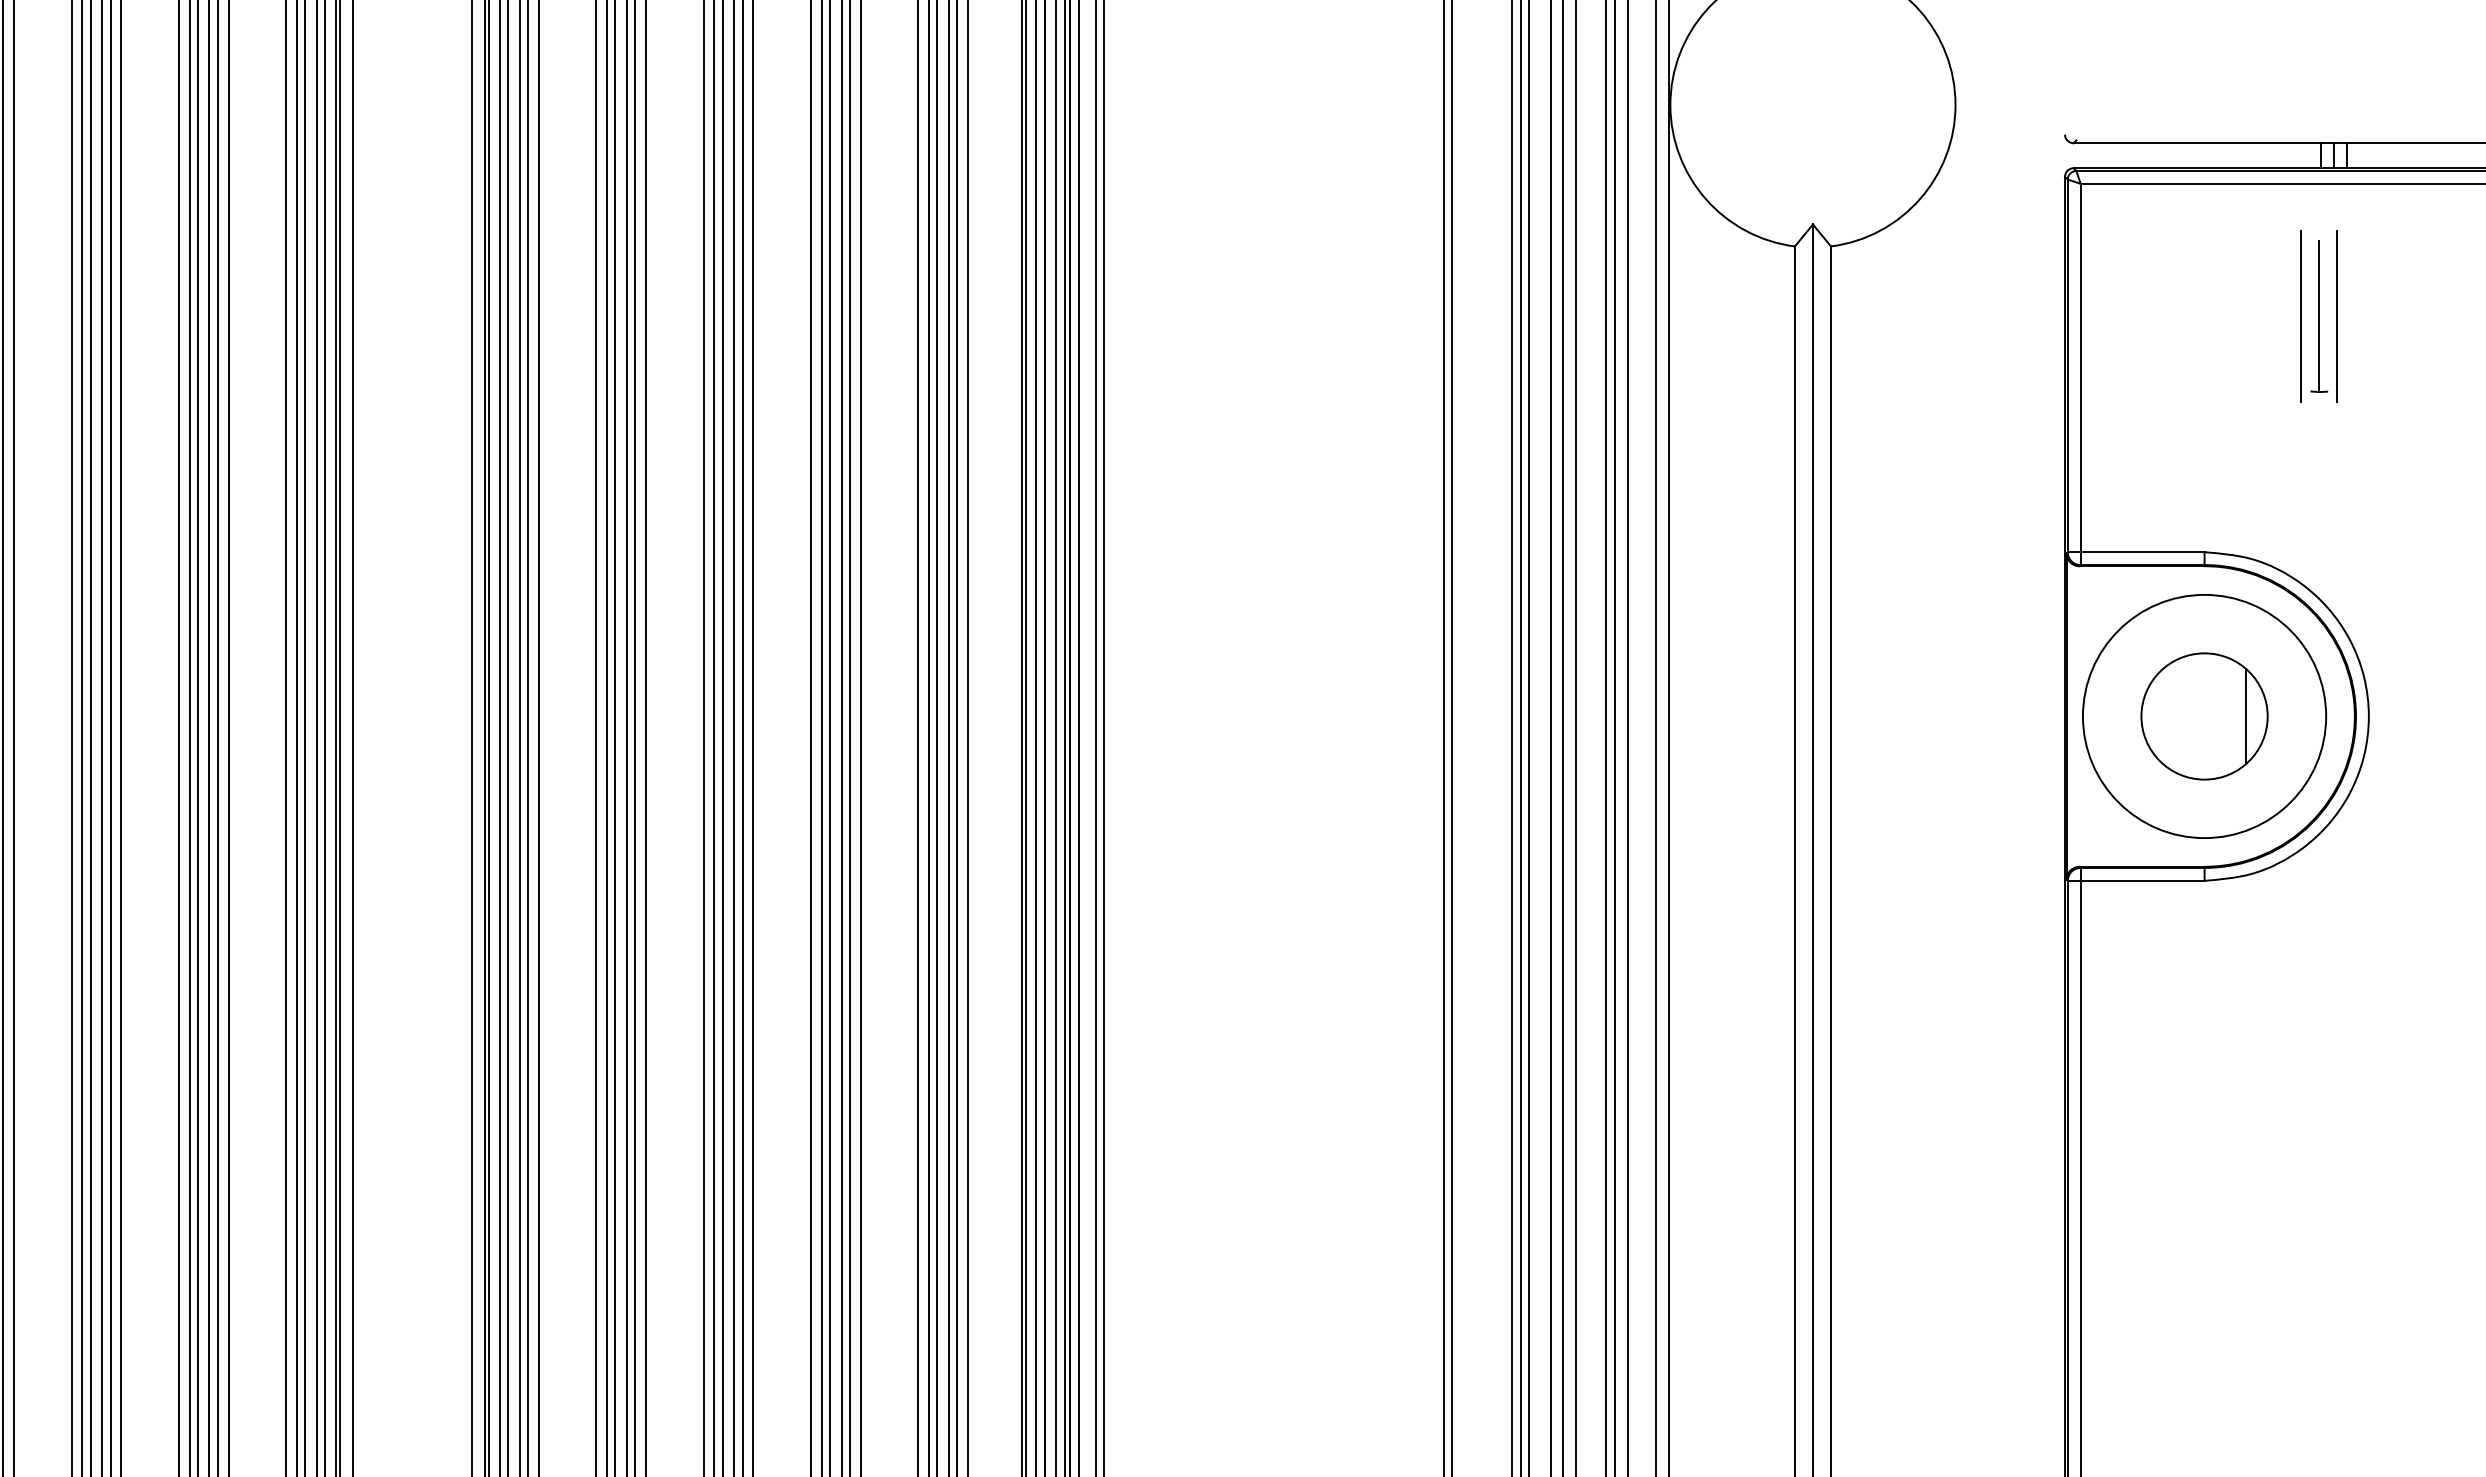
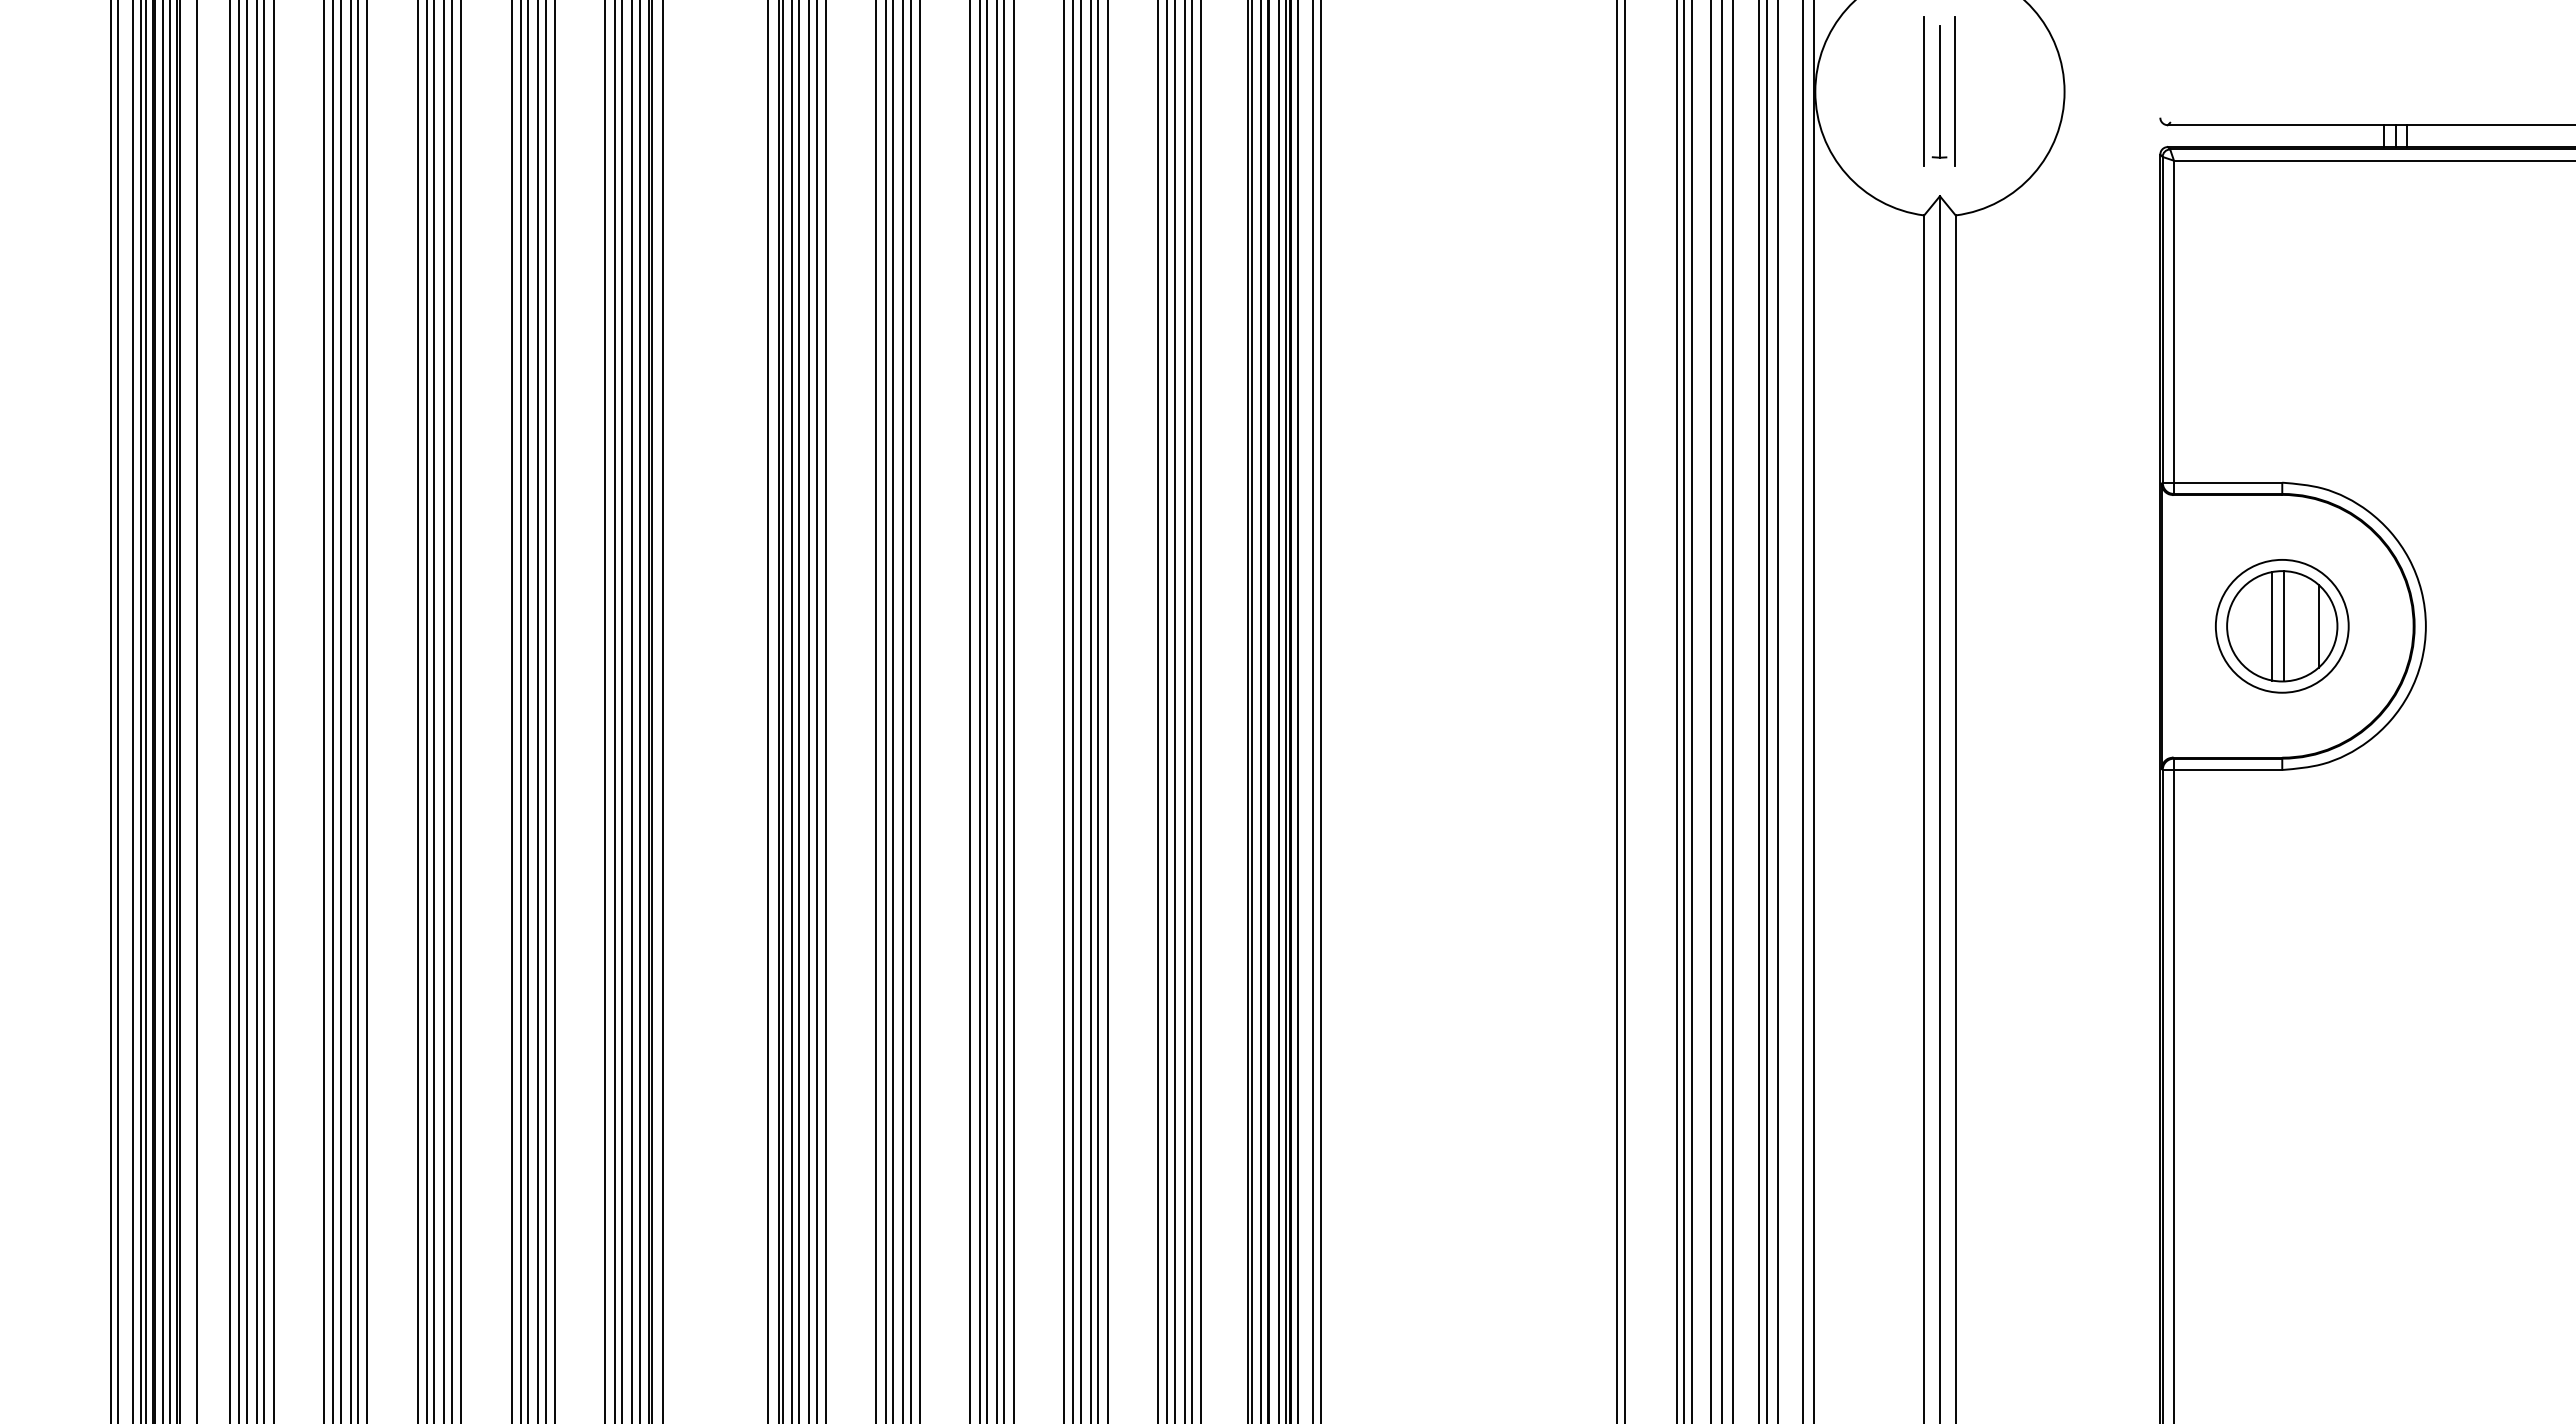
part: (2319, 316) -> (1939, 91), moved
circle: (2203, 715) -> (2281, 625), size x0.62
line: (2192, 716) -> (2271, 626), added
line: (2205, 716) -> (2283, 626), added

